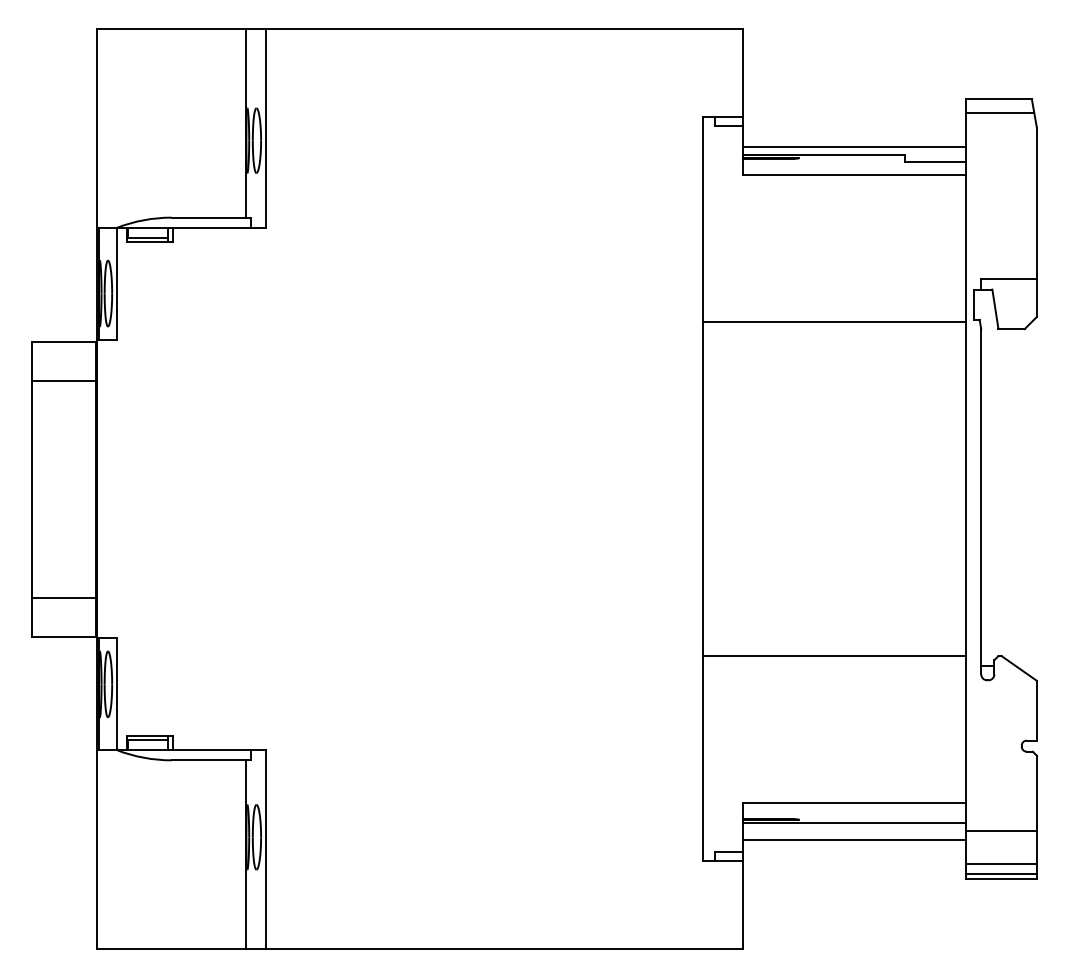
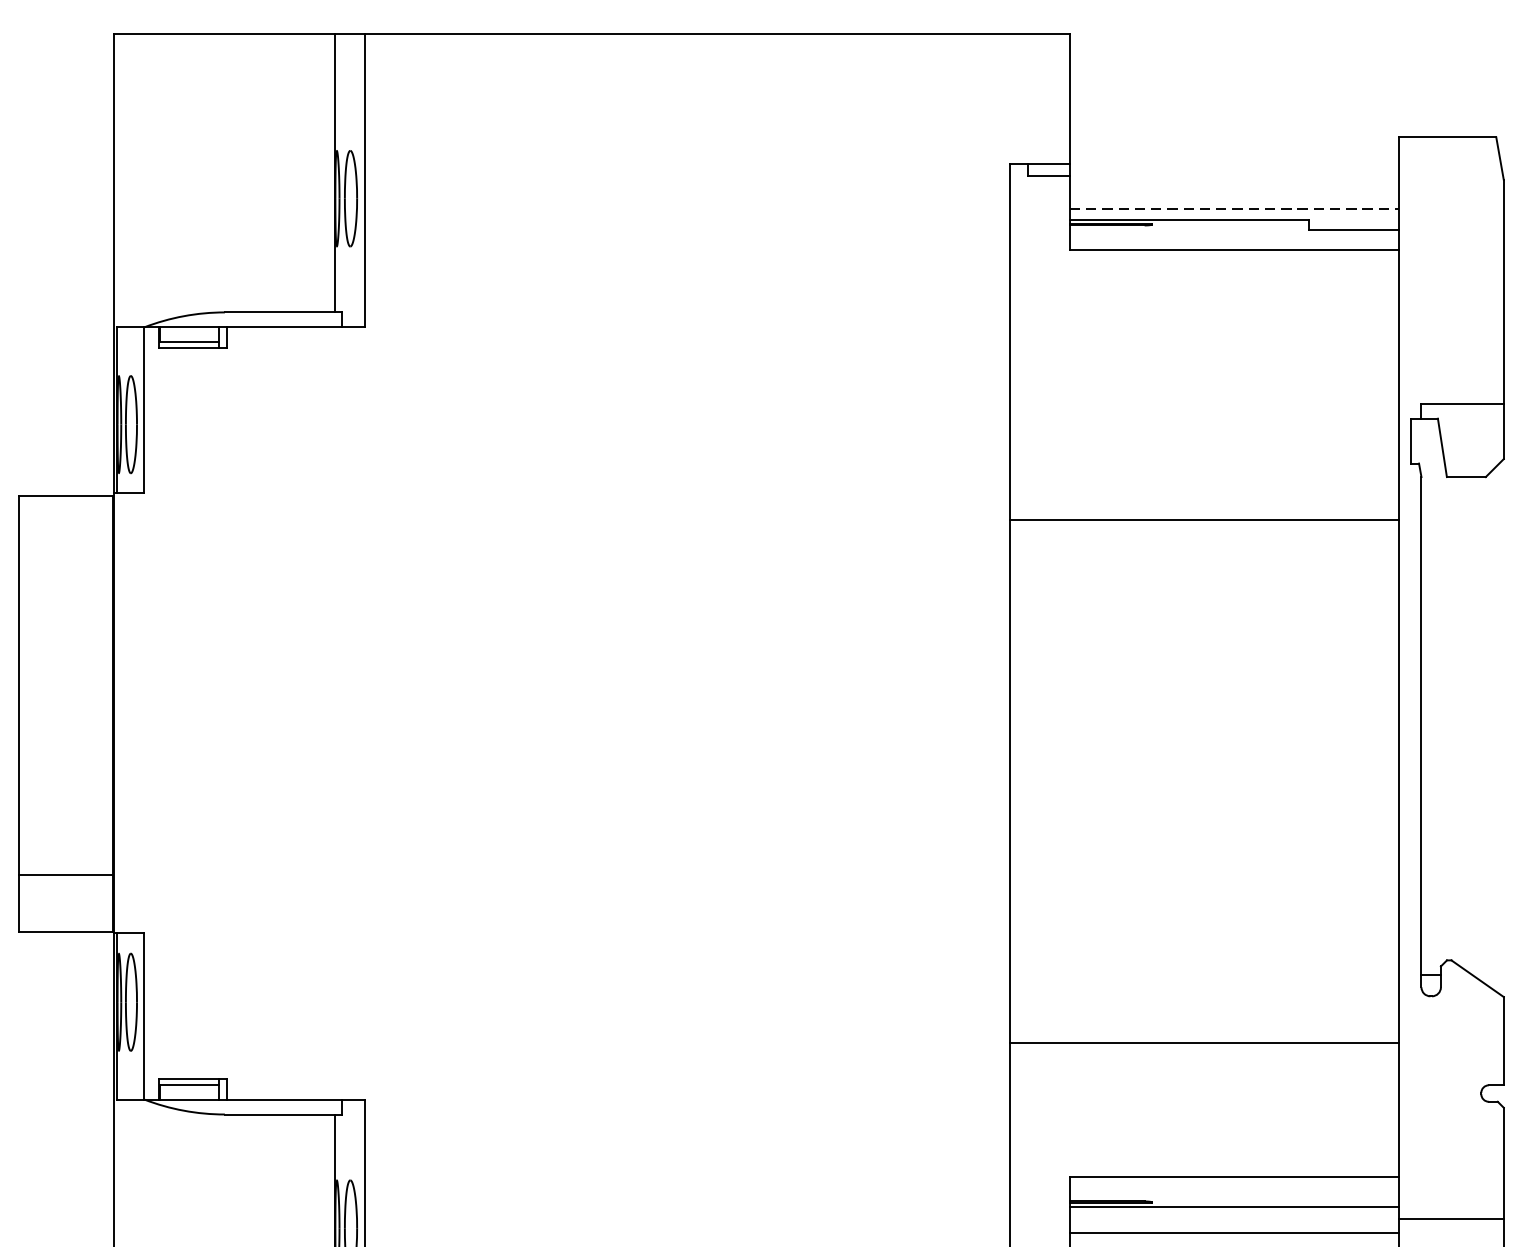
line: (1000, 112) -> (1449, 156), removed
line: (855, 147) -> (1235, 208), solid -> dashed
line: (834, 321) -> (1204, 519), moved
line: (63, 380) -> (65, 553), removed
line: (834, 656) -> (1204, 1043), moved

